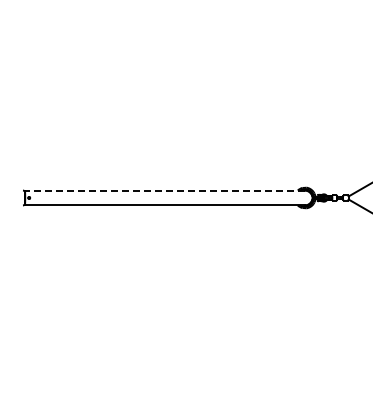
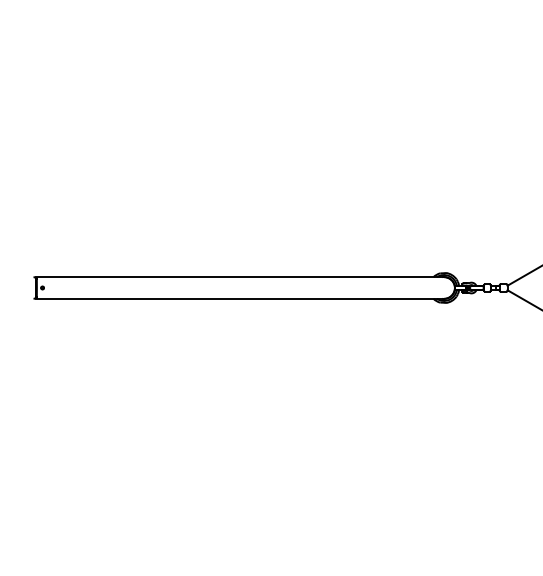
line: (164, 190) -> (239, 277), dashed -> solid

